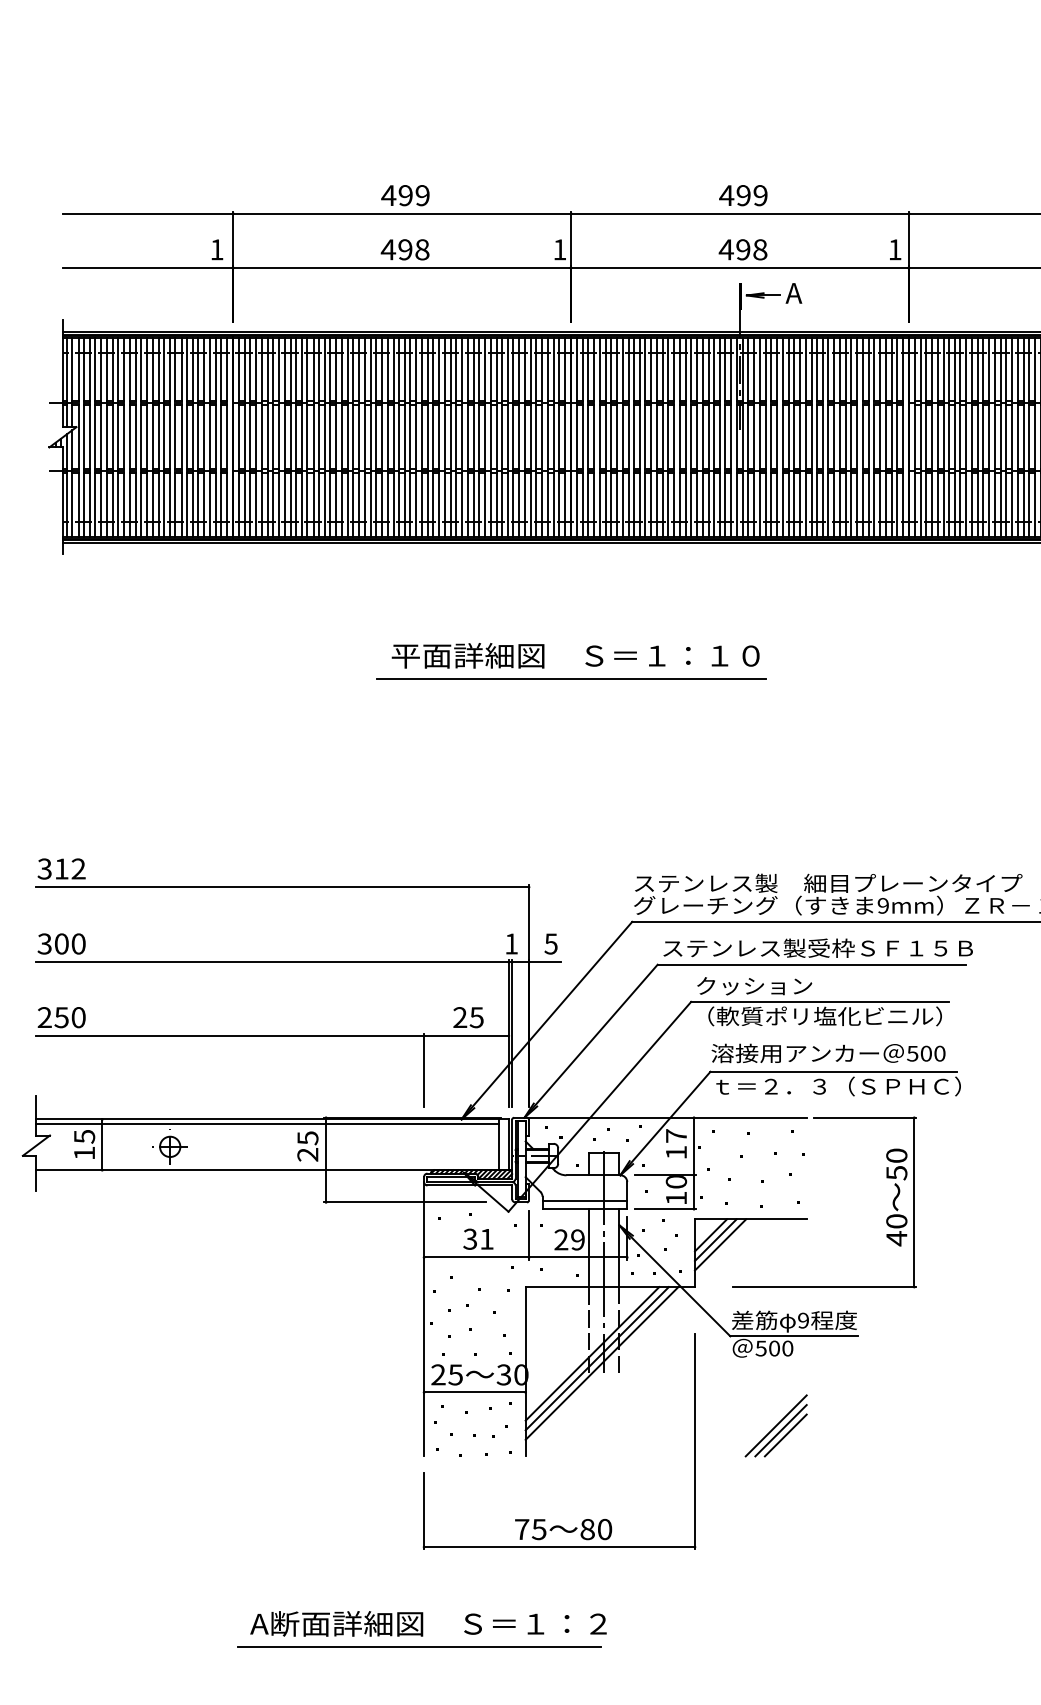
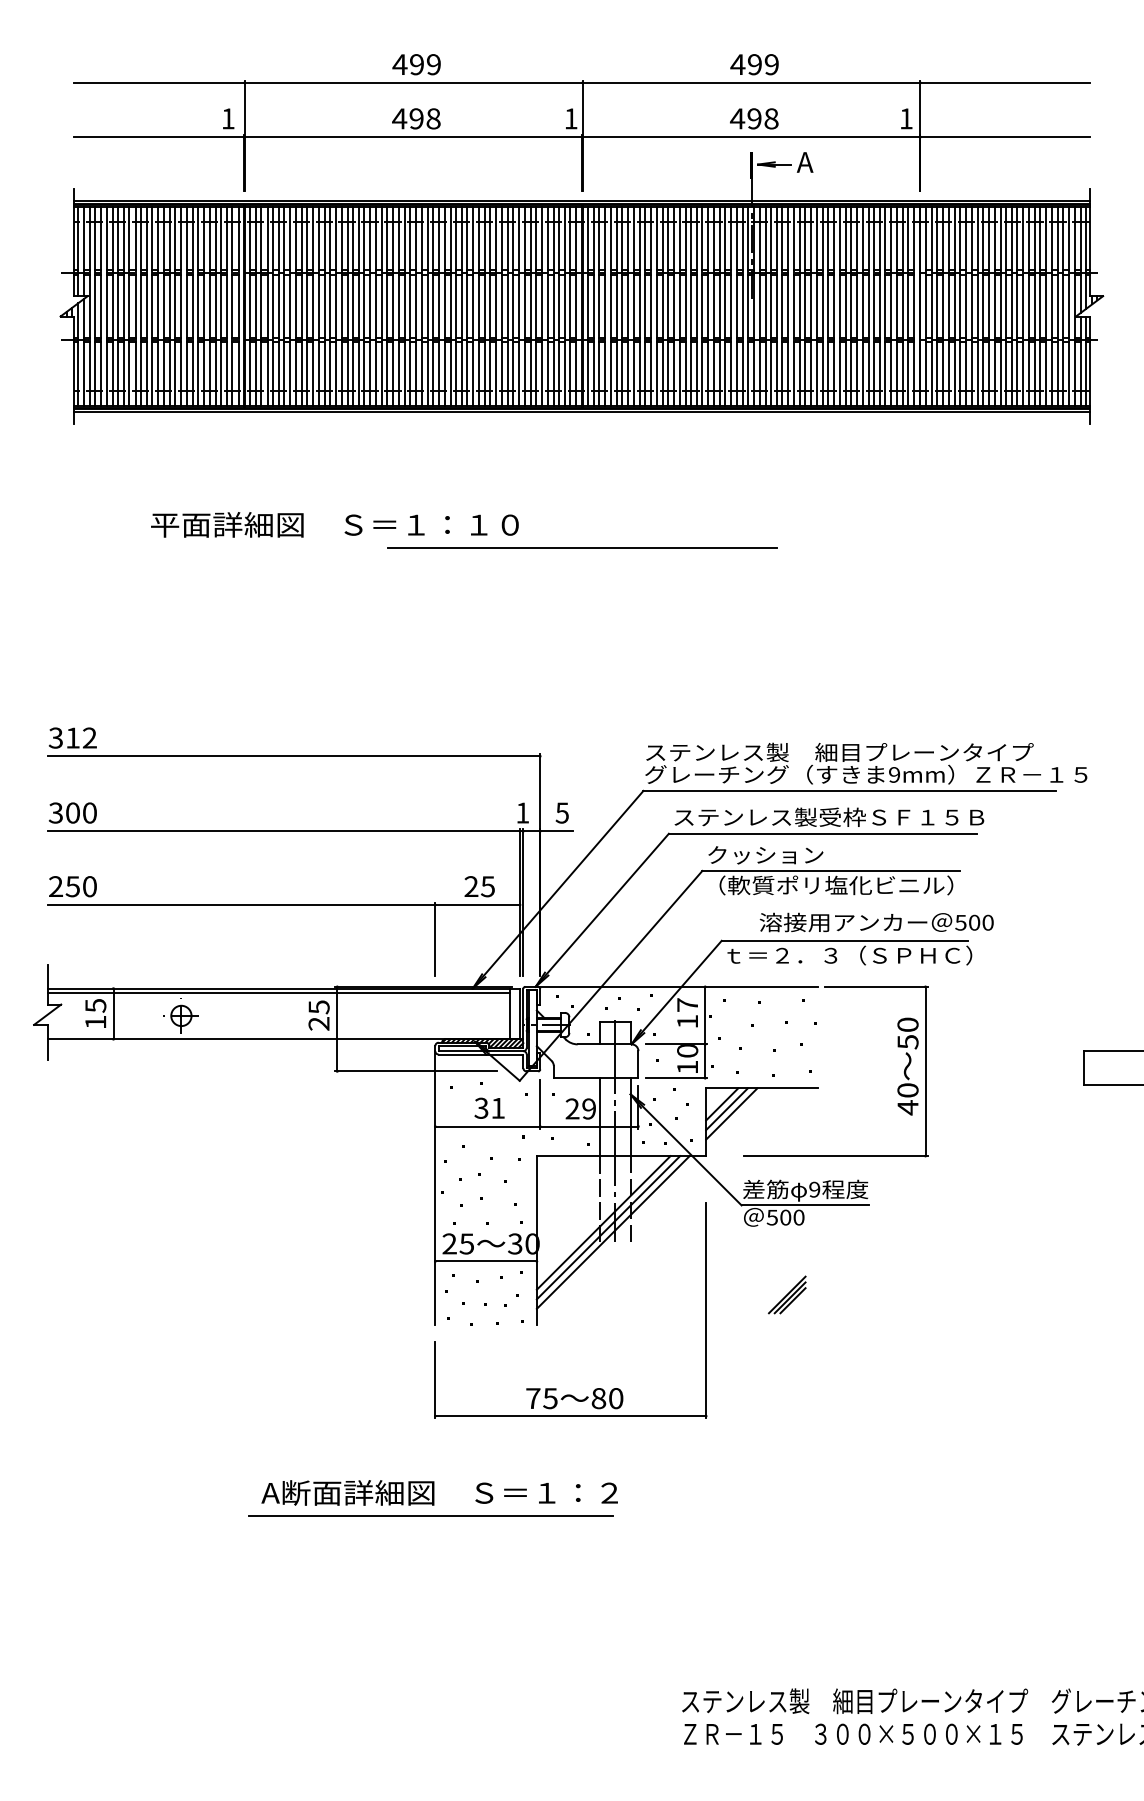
text: (575, 655) -> (334, 524), moved
text: (828, 1053) -> (876, 922), moved
line: (584, 1201) -> (595, 1070), removed
part: (775, 1425) -> (786, 1294), size x0.6

